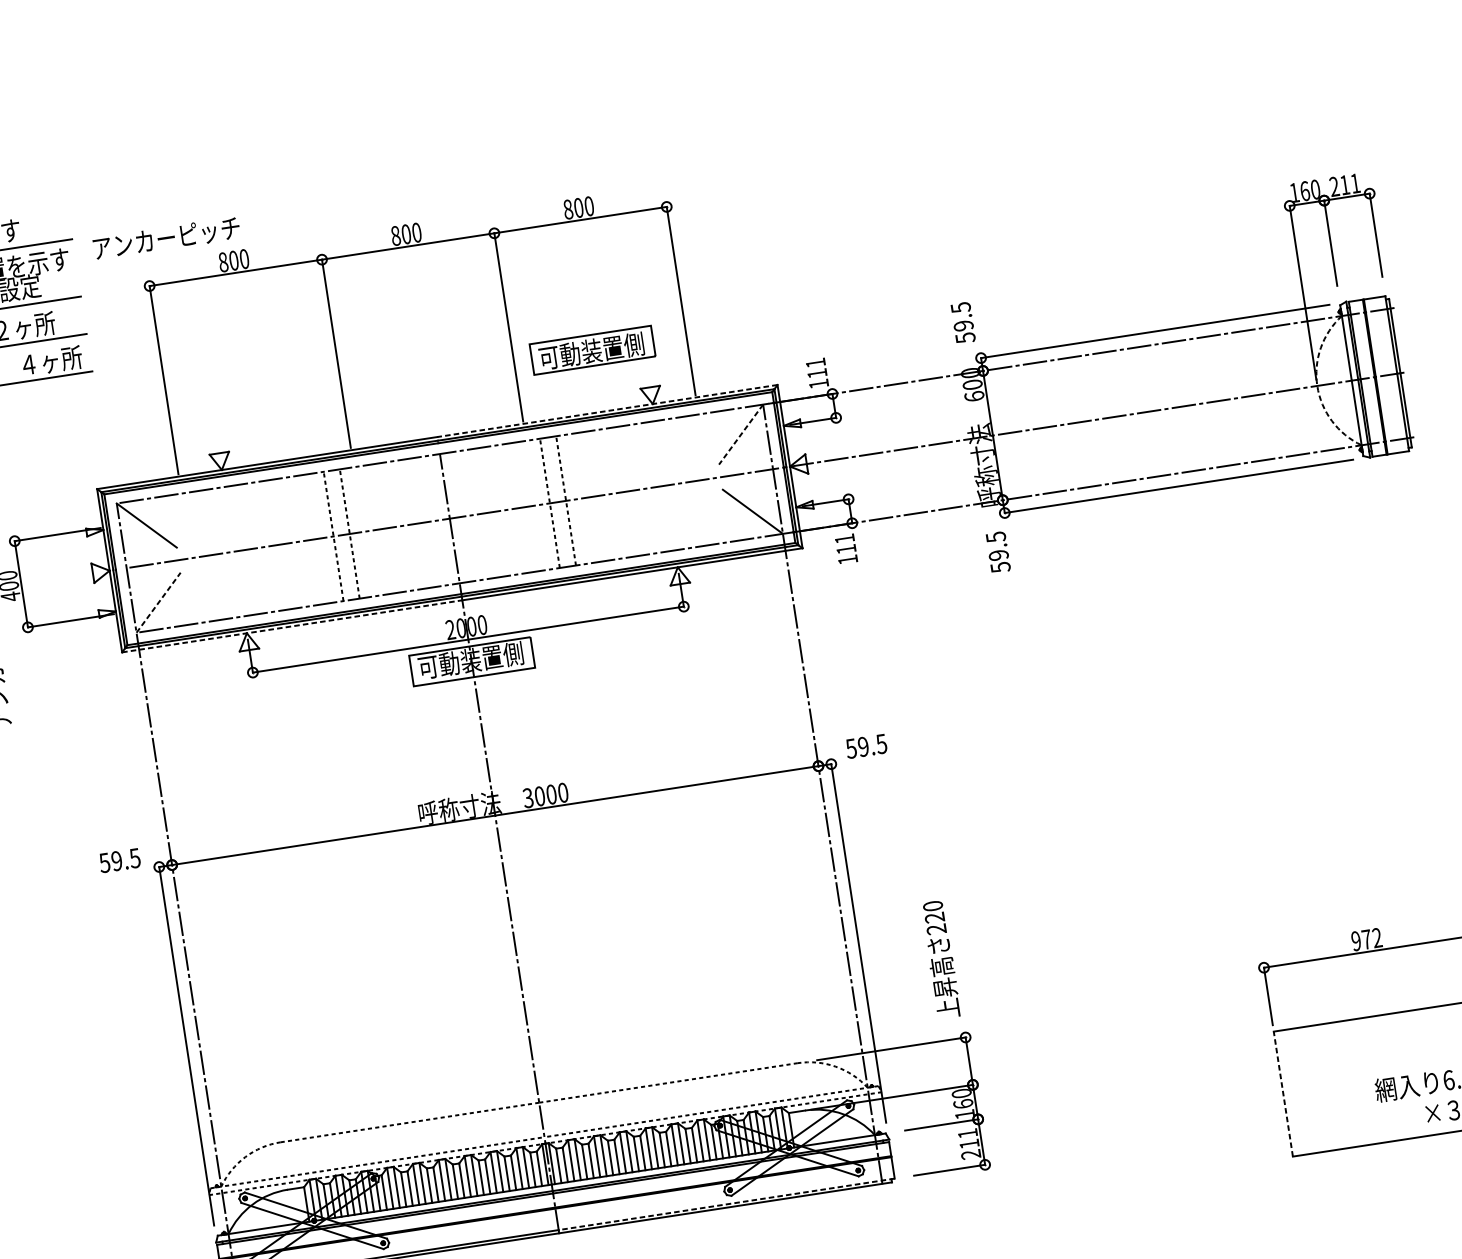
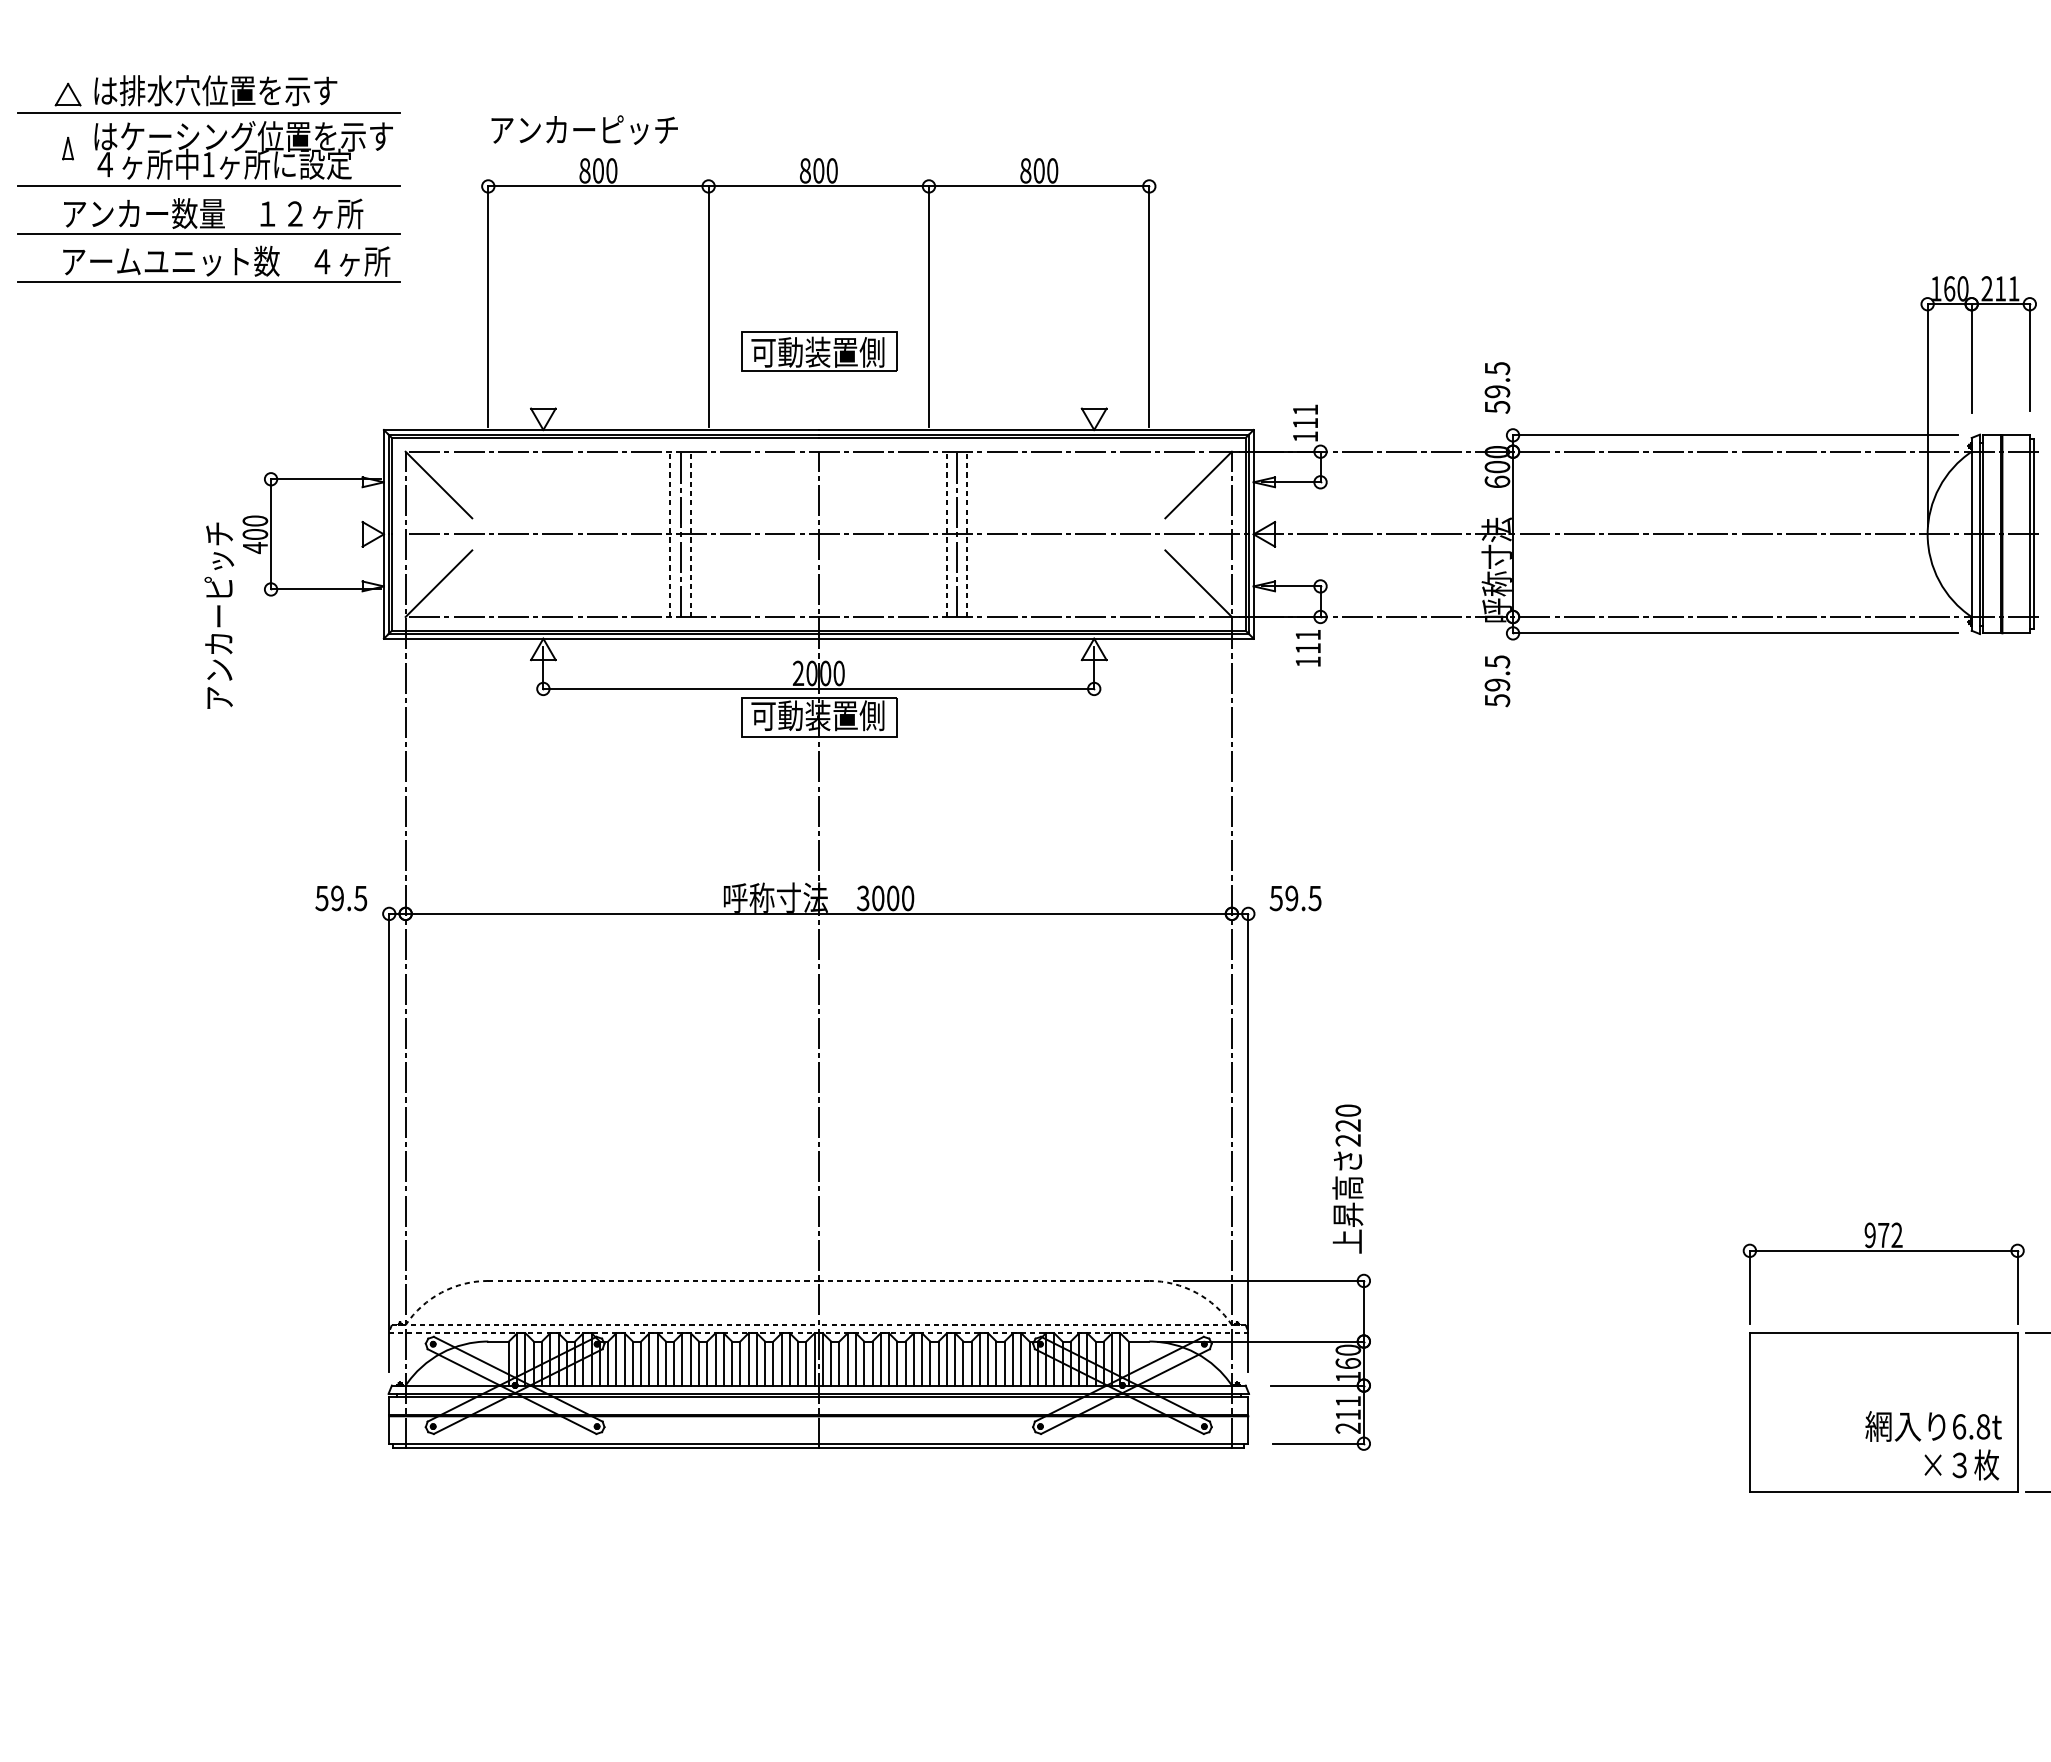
text: (166, 237) -> (584, 129), moved
part: (592, 350) -> (819, 351), moved
arc: (1317, 386) -> (1927, 534), dashed -> solid
line: (606, 411) -> (1035, 430), dashed -> solid
line: (741, 435) -> (1198, 485), dashed -> solid
line: (558, 501) -> (957, 533), added
line: (341, 534) -> (680, 533), added
line: (159, 602) -> (439, 583), dashed -> solid
line: (292, 626) -> (601, 638), dashed -> solid
line: (1283, 1094) -> (1749, 1412), dashed -> solid
line: (726, 1204) -> (1033, 1443), dashed -> solid

